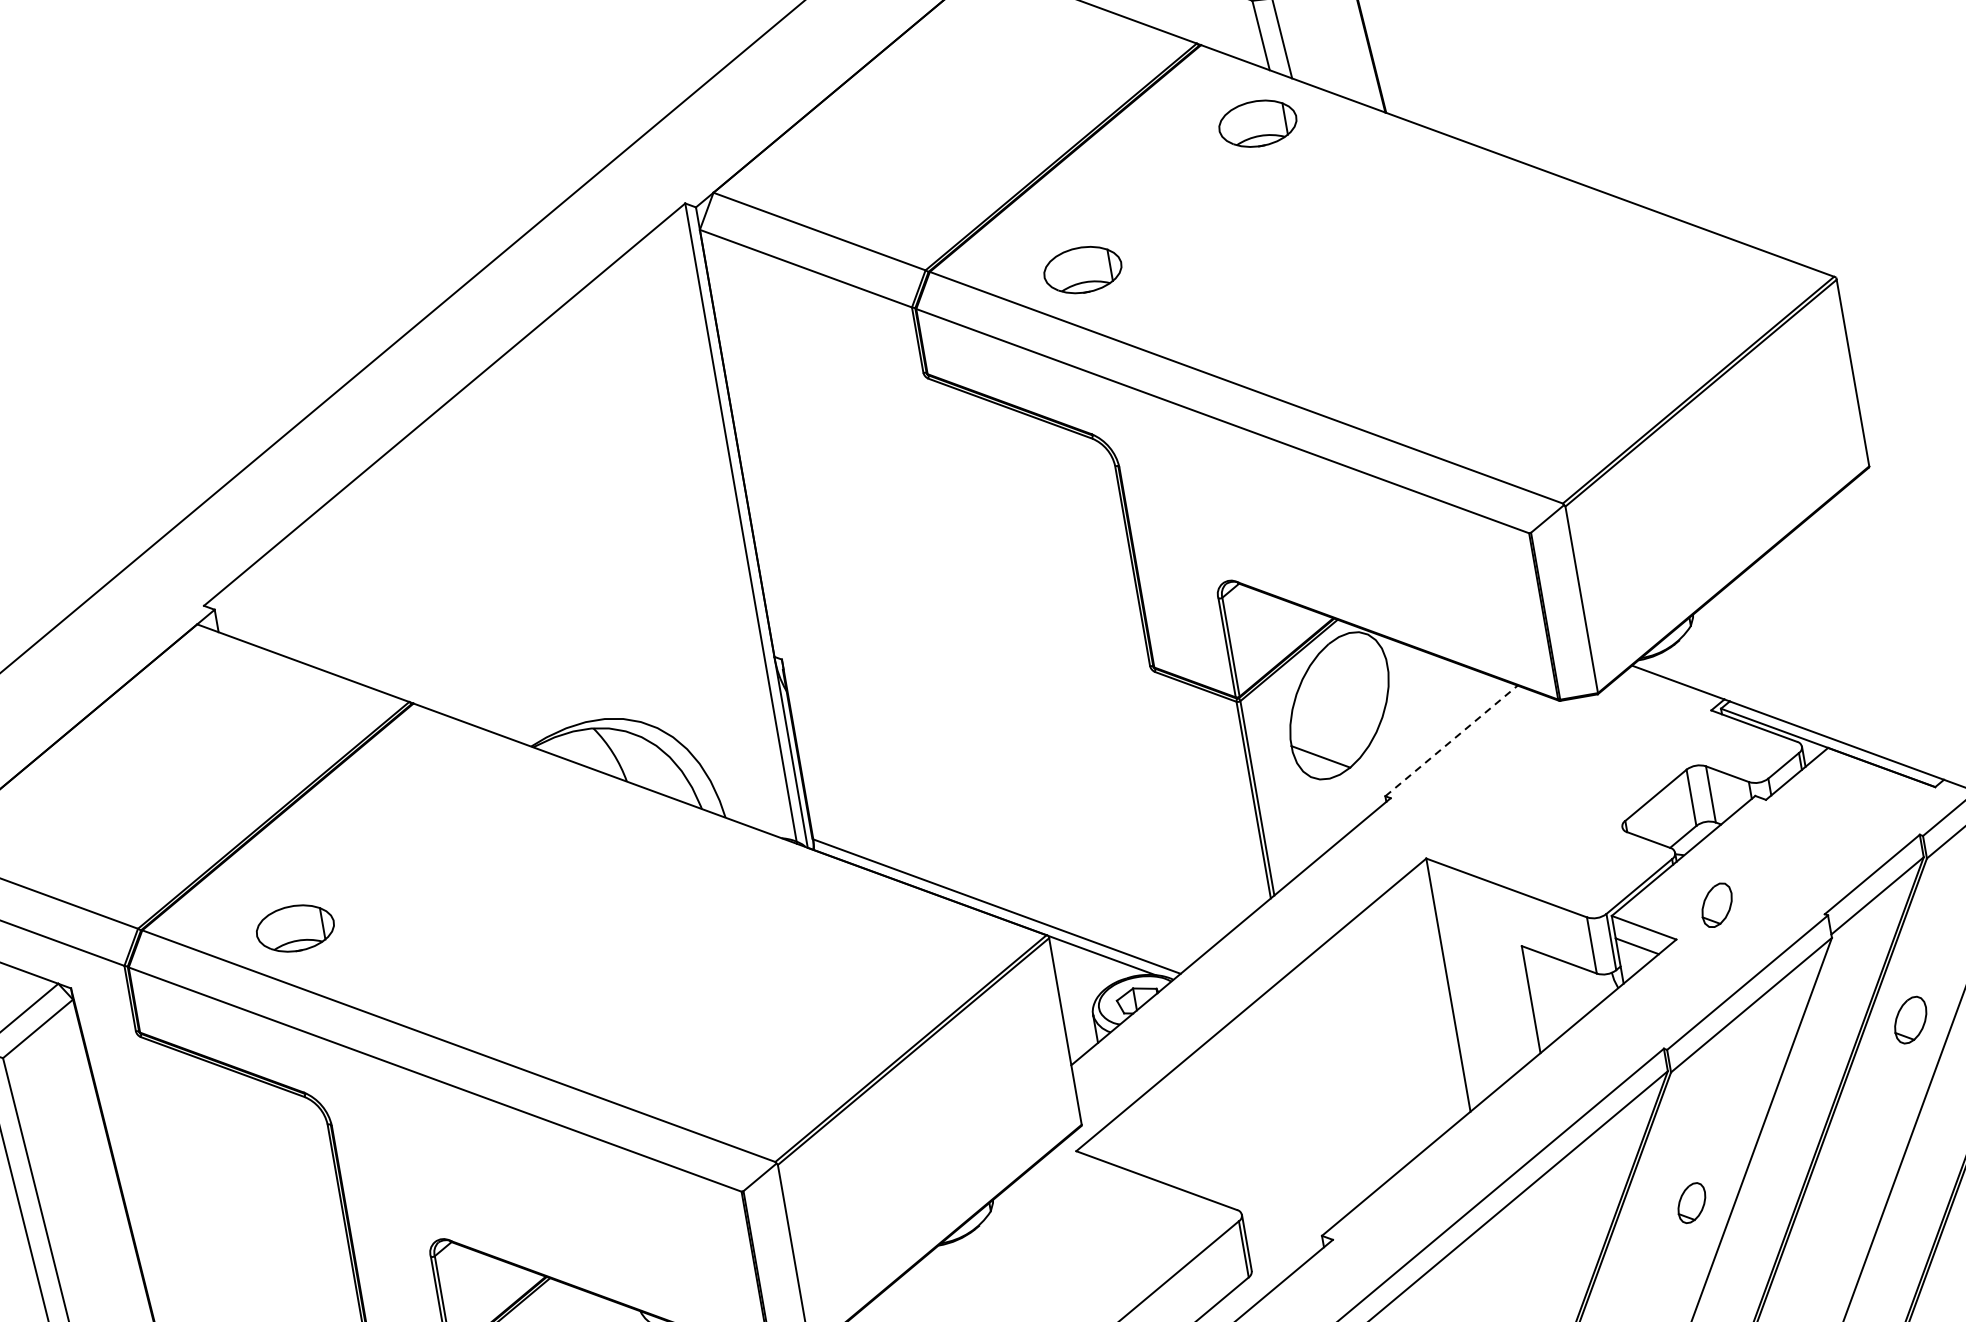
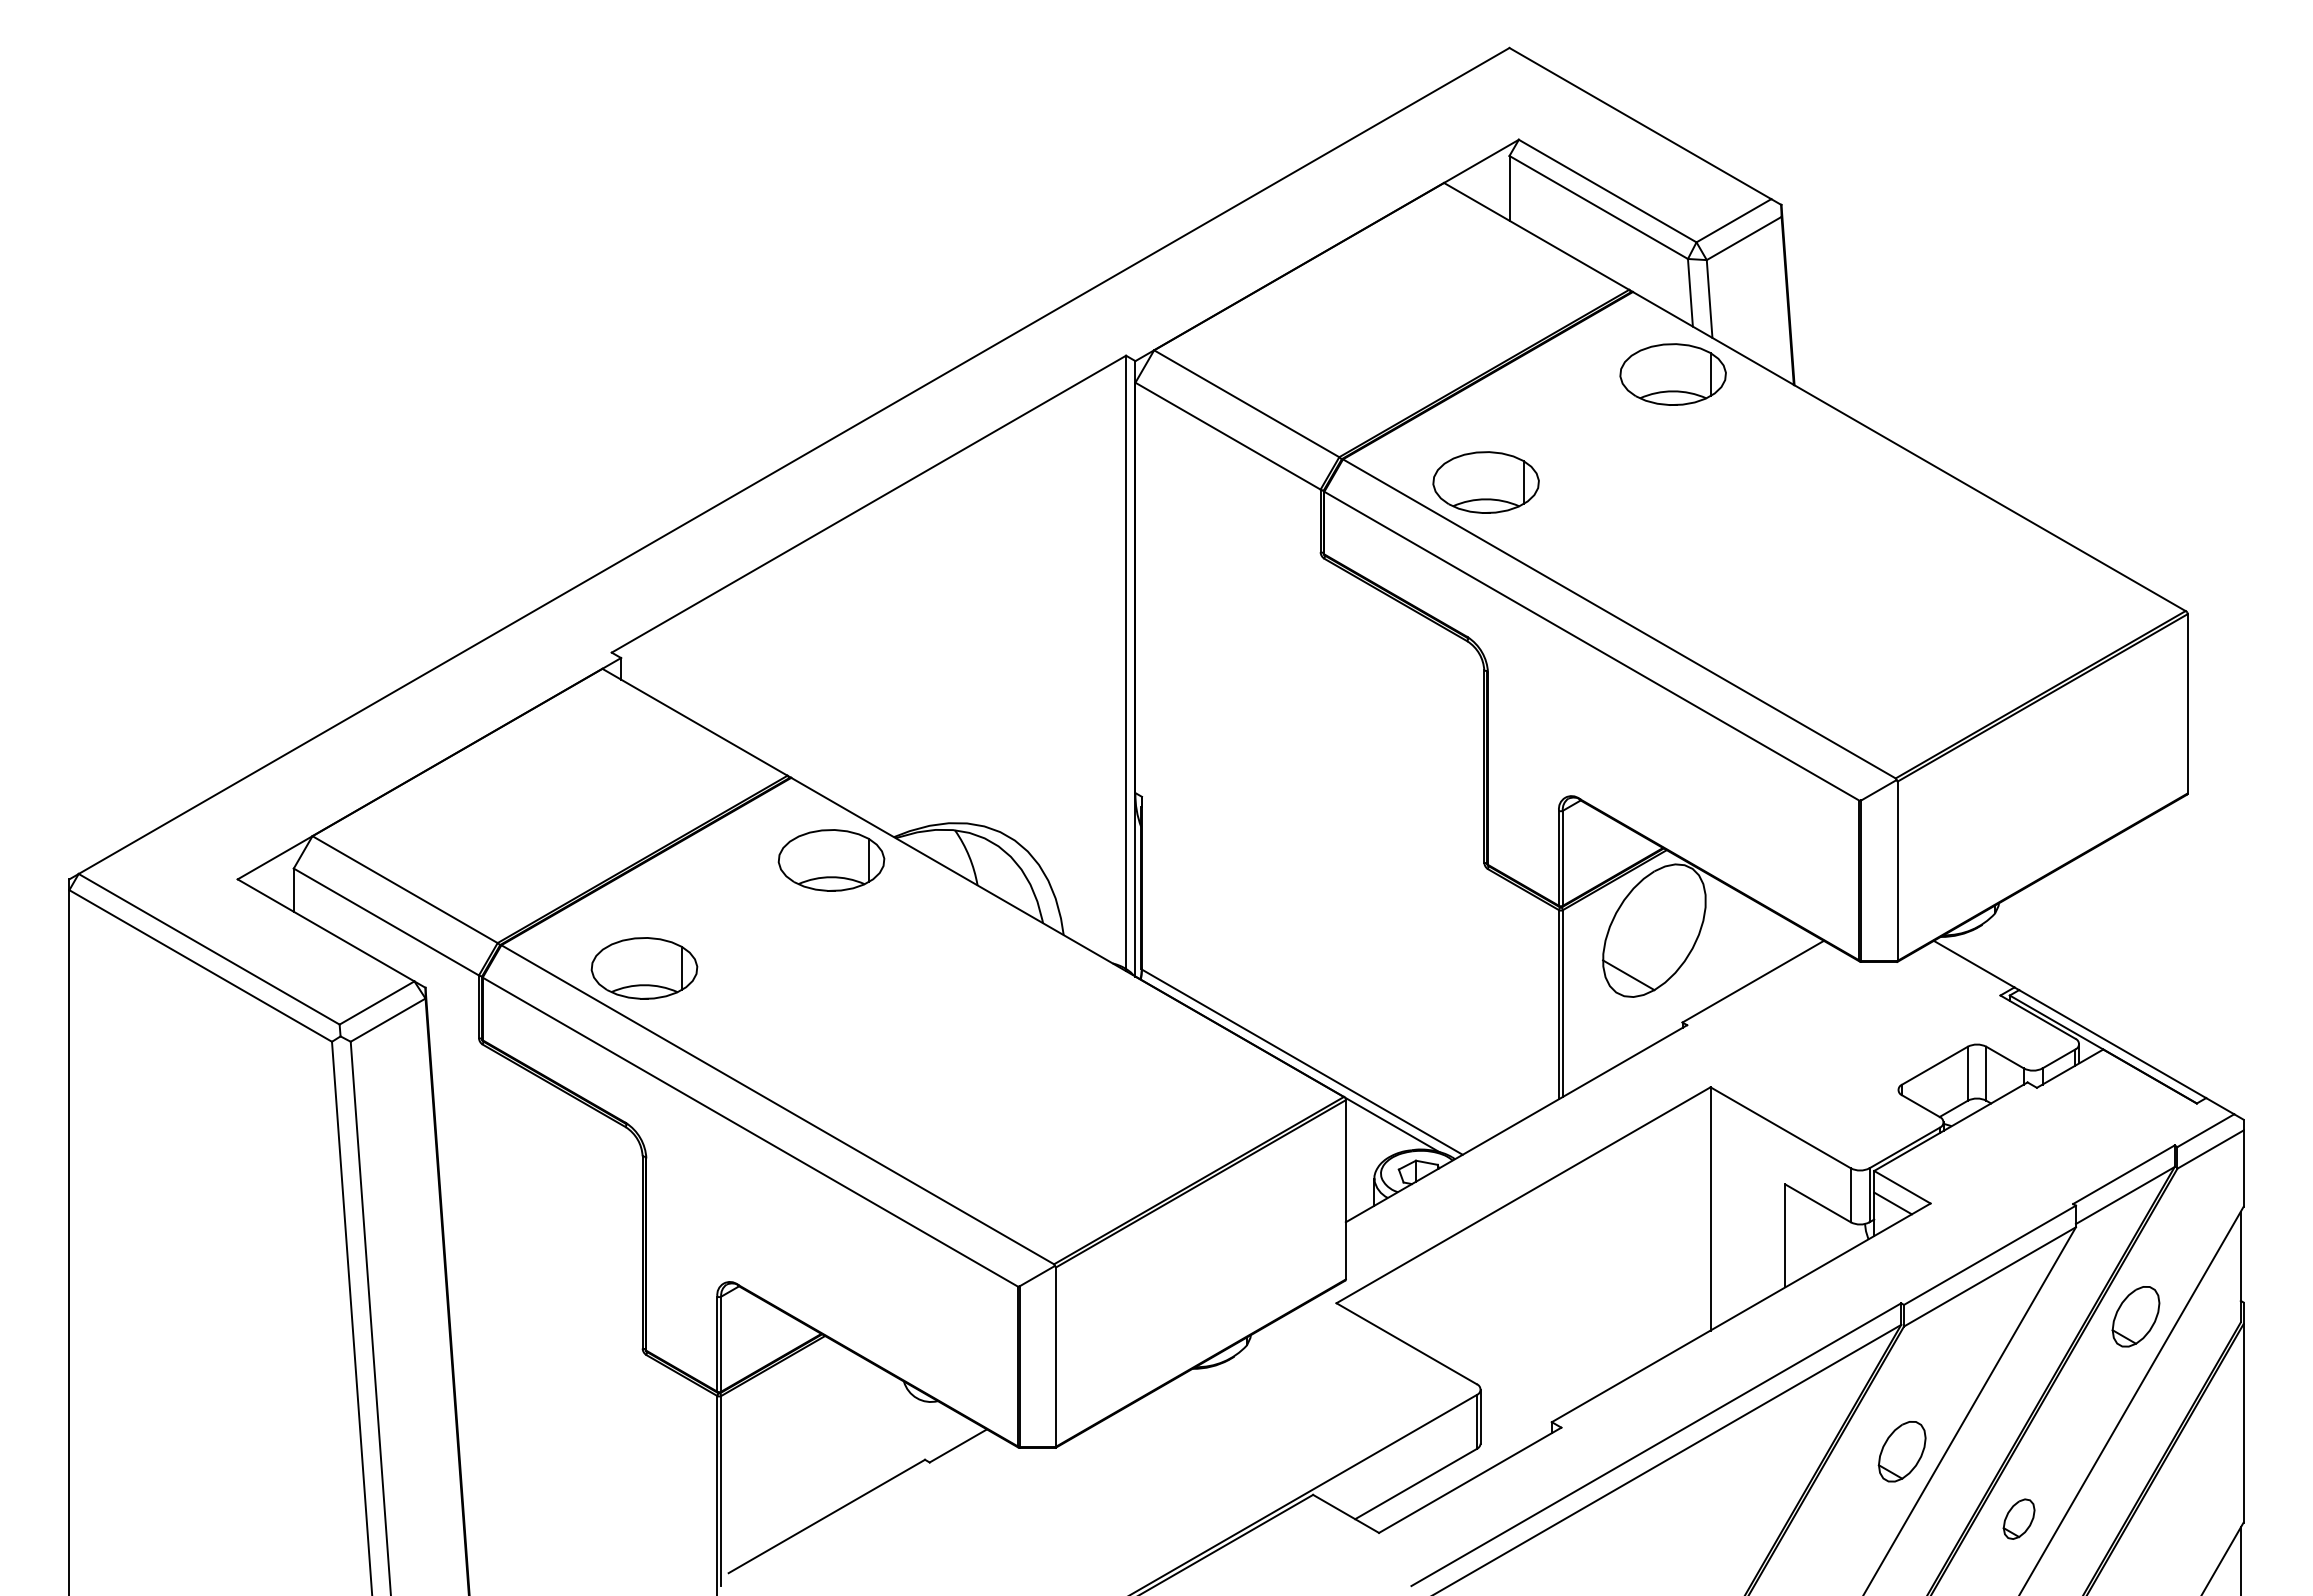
part: (1257, 123) -> (1672, 374), size x1.43
part: (1082, 270) -> (1485, 482), size x1.43
line: (1451, 740) -> (1753, 981), dashed -> solid
part: (470, 782) -> (831, 860), added
part: (1716, 904) -> (2018, 1518), moved
part: (295, 928) -> (644, 968), size x1.43
part: (1910, 1019) -> (2135, 1316), size x1.43
part: (1691, 1202) -> (1901, 1451), size x1.67

